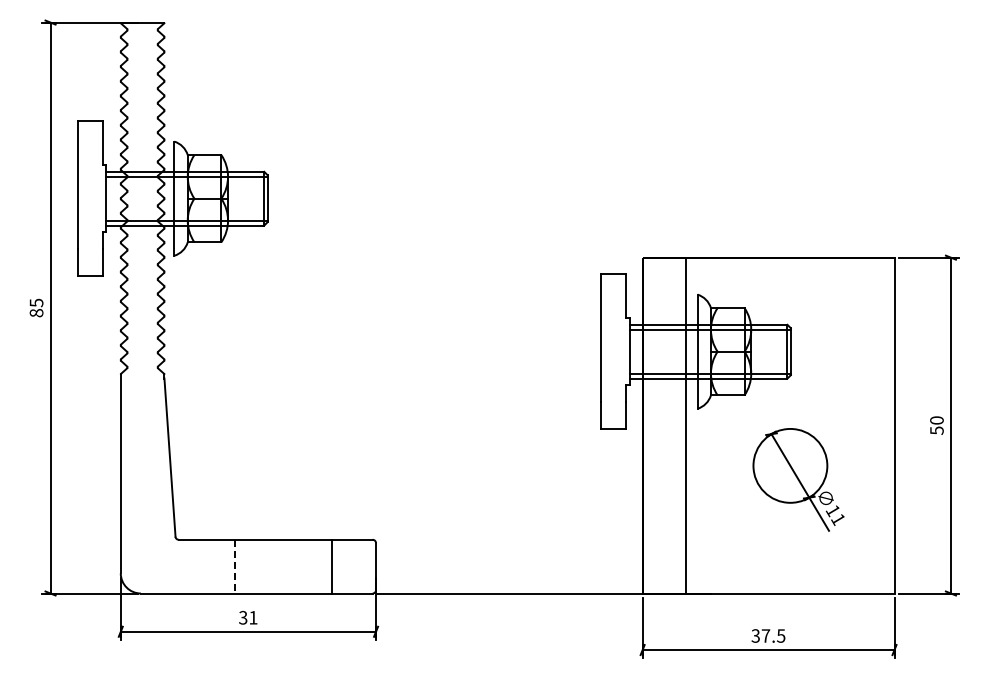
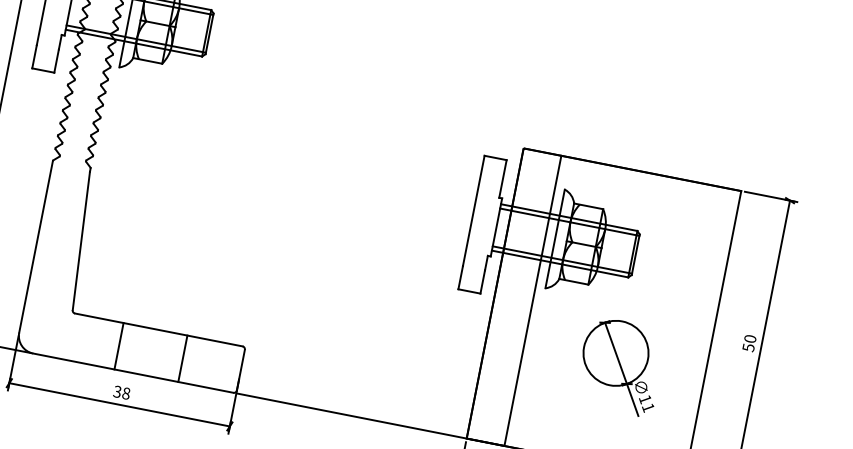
line: (234, 566) -> (118, 346), dashed -> solid
line: (331, 566) -> (182, 358), moved
text: (253, 617) -> (126, 393), 31 -> 38

